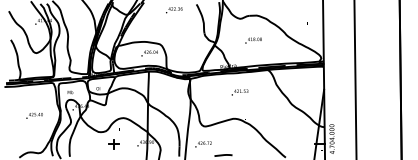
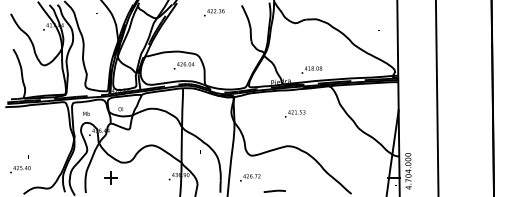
text: (253, 40) -> (311, 69), moved
text: (34, 115) -> (20, 169), moved
part: (113, 144) -> (110, 177), moved

